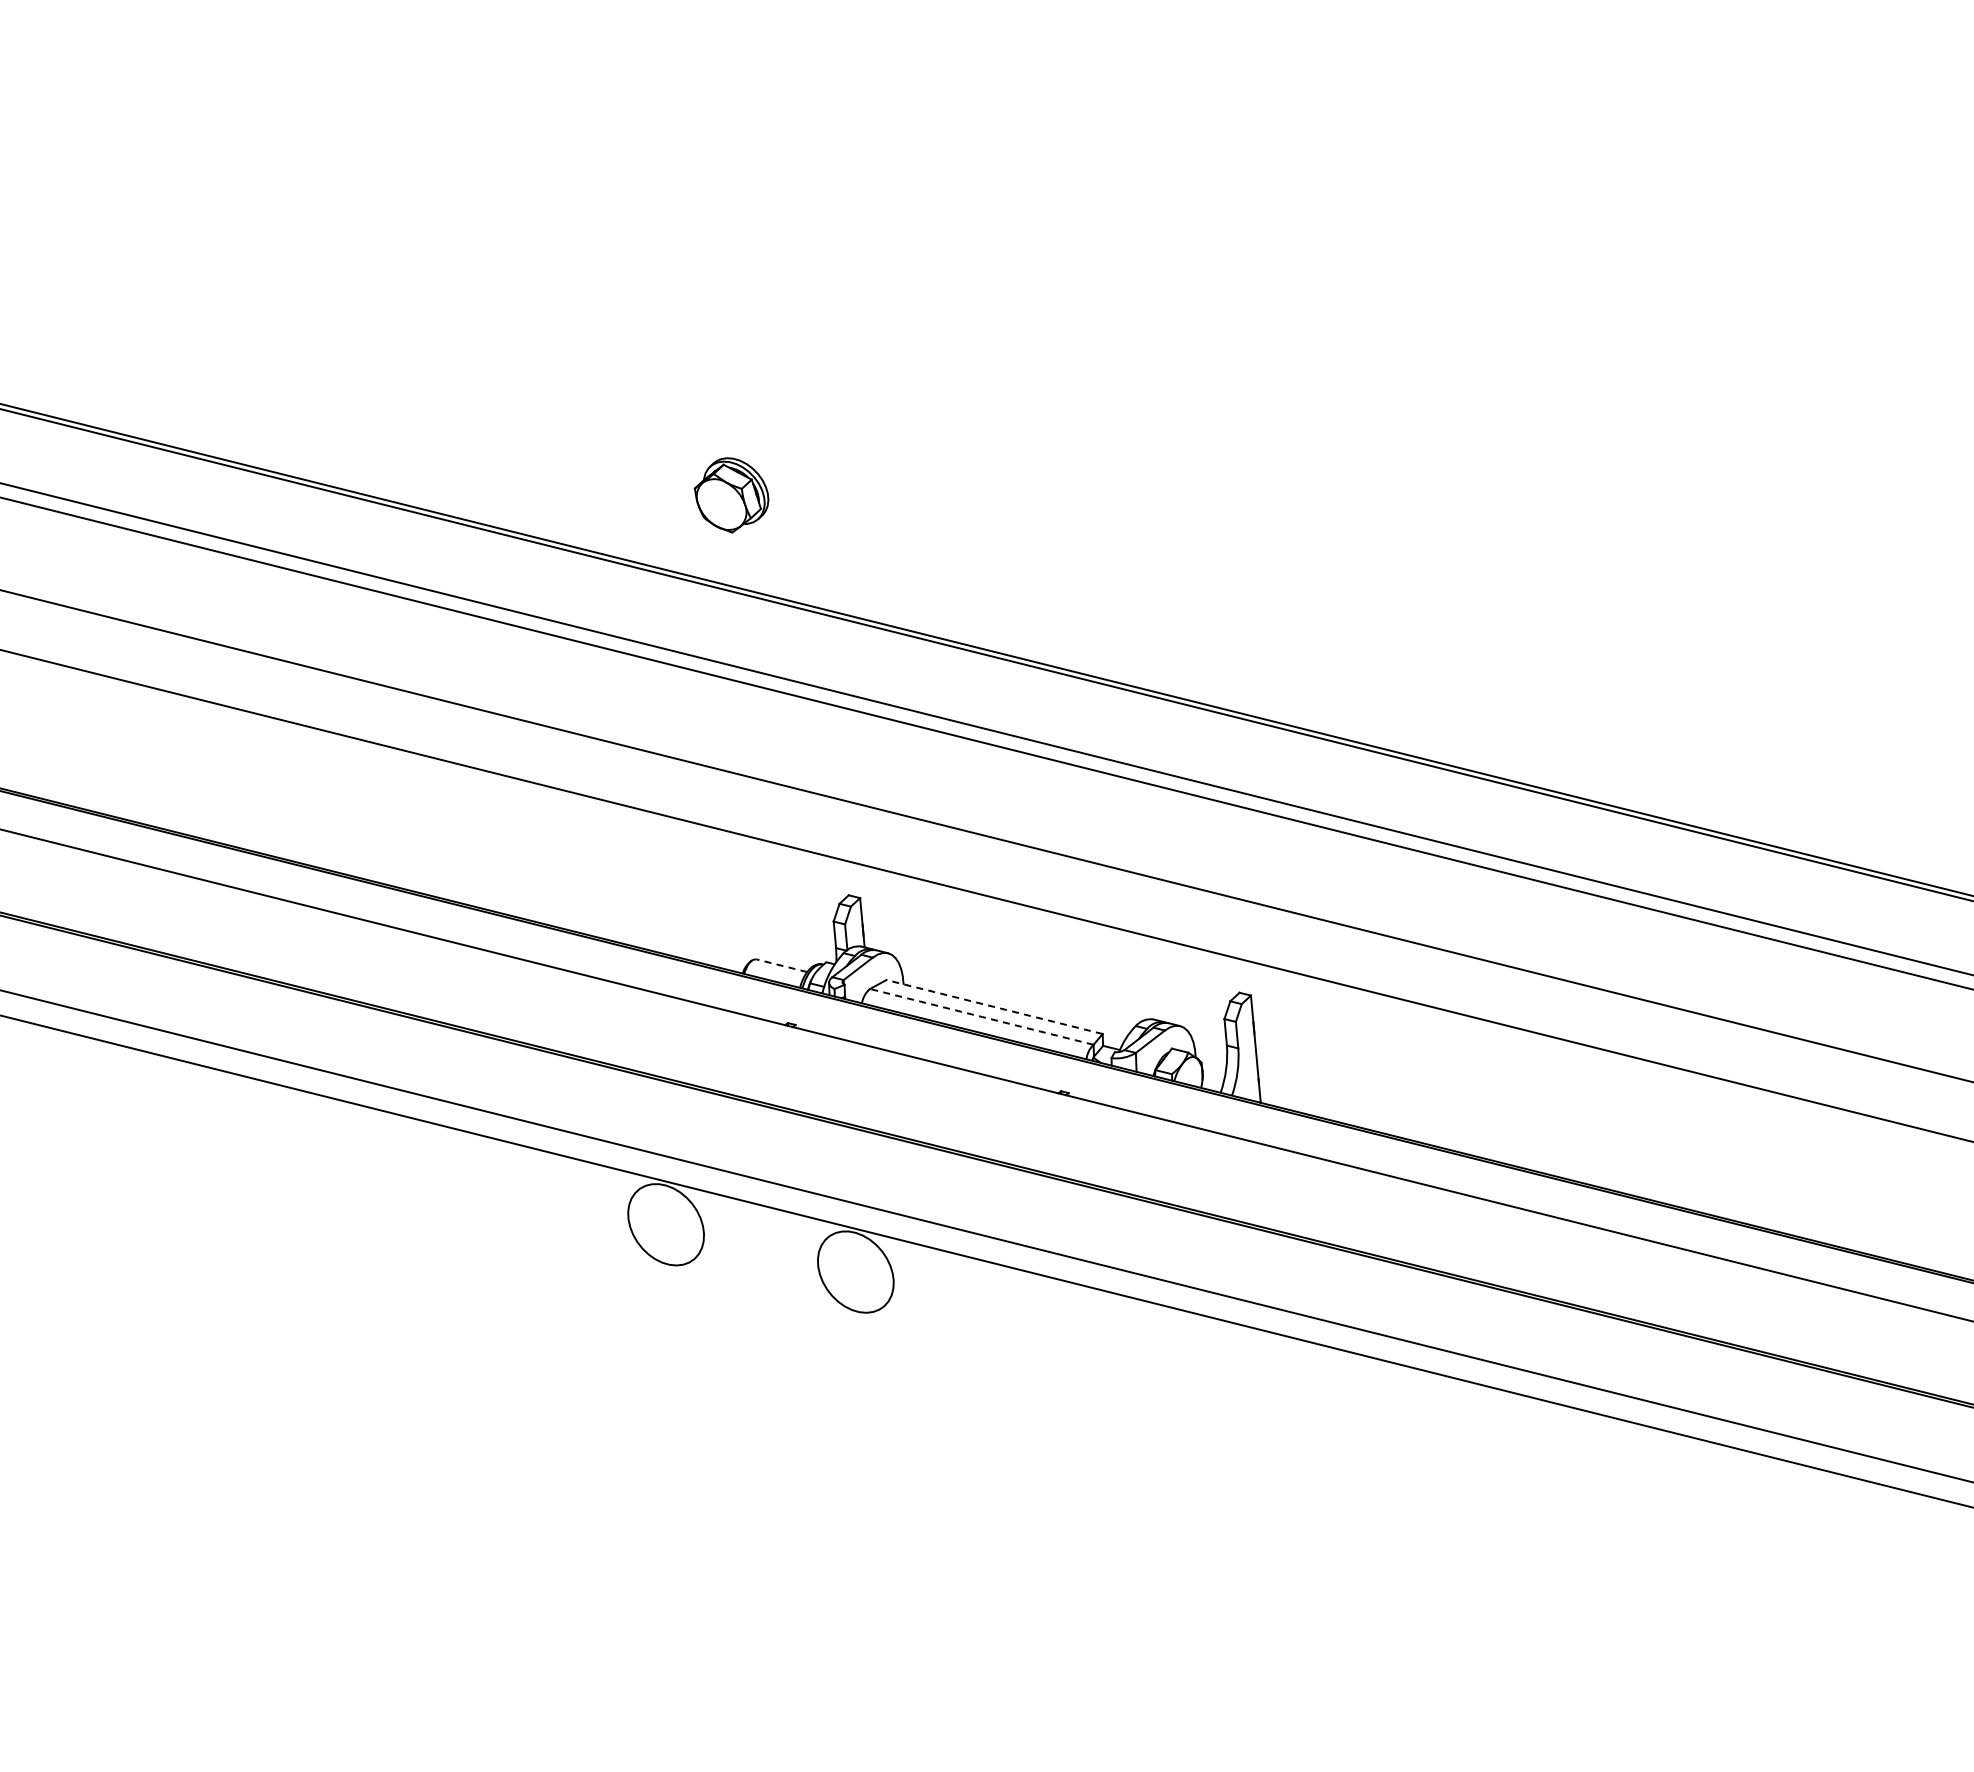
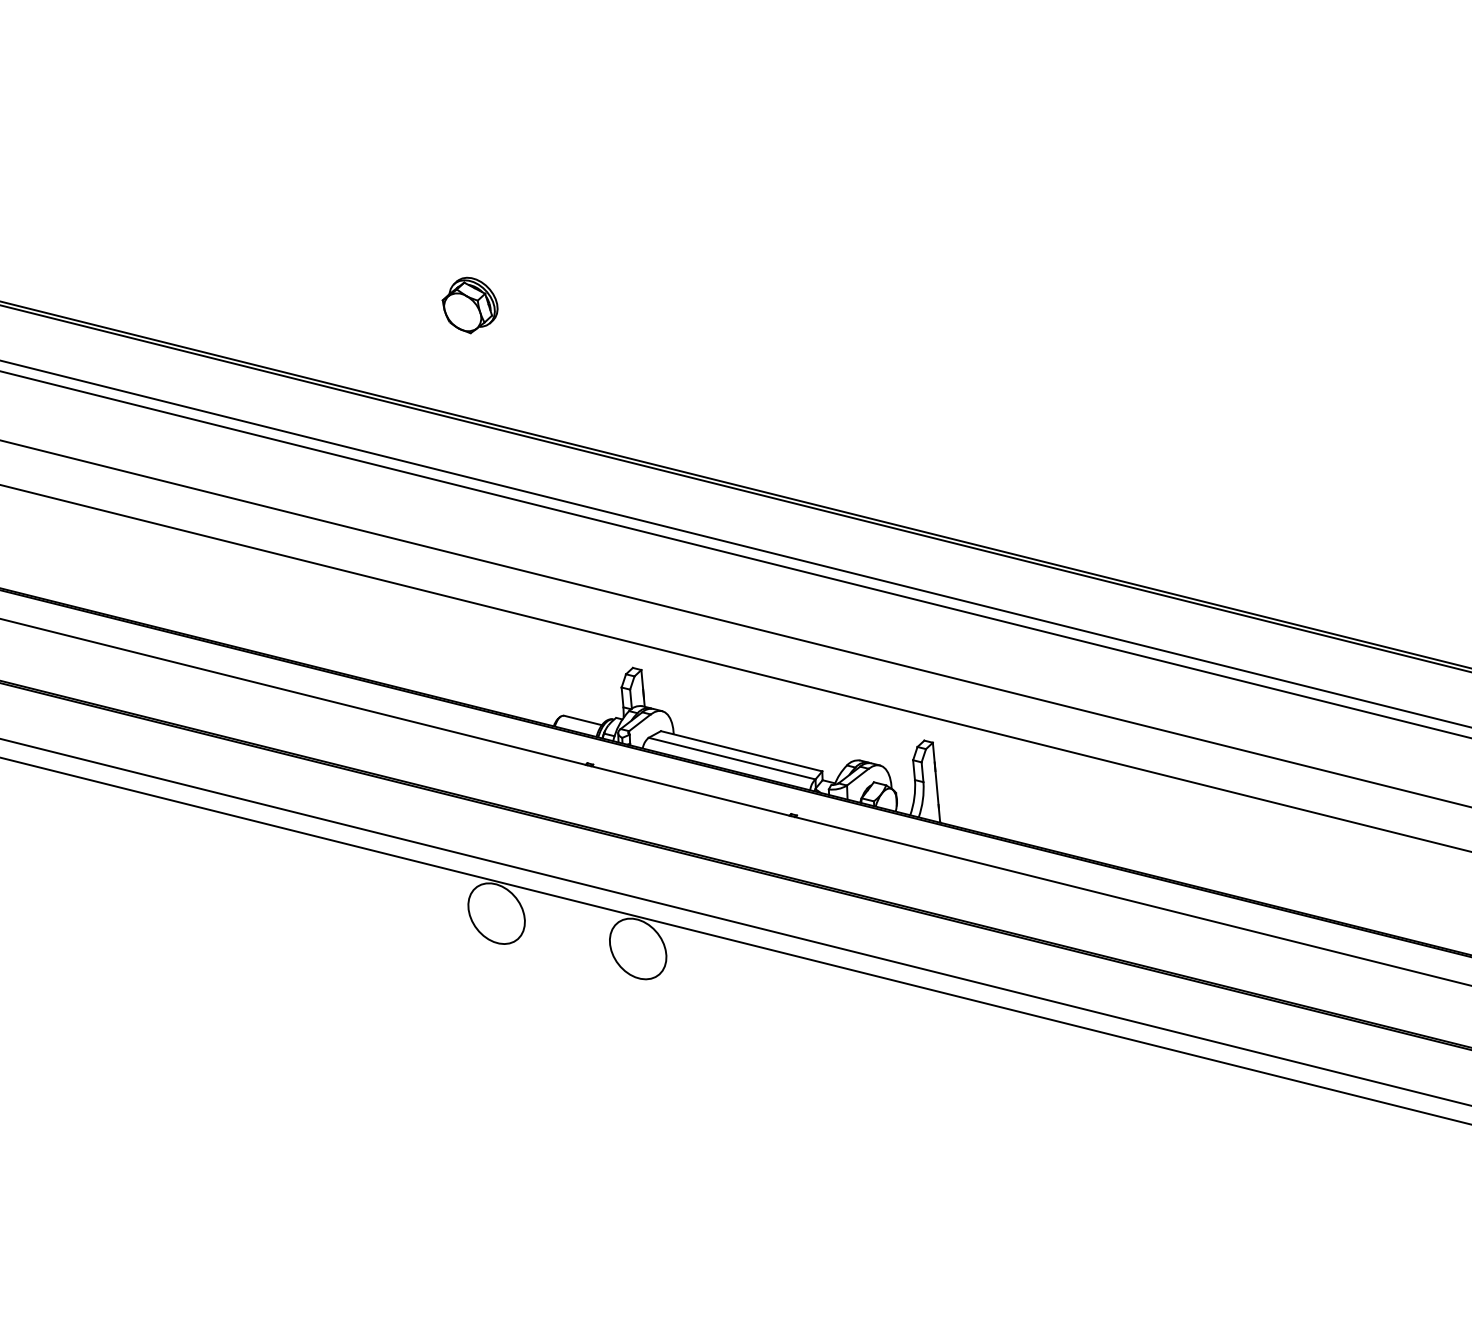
part: (731, 495) -> (470, 305), moved
line: (781, 965) -> (582, 720), dashed -> solid
line: (994, 1006) -> (741, 750), dashed -> solid
line: (981, 1016) -> (731, 758), dashed -> solid

